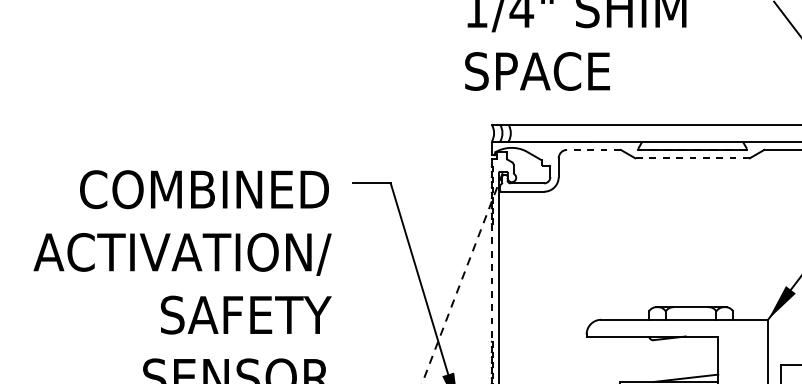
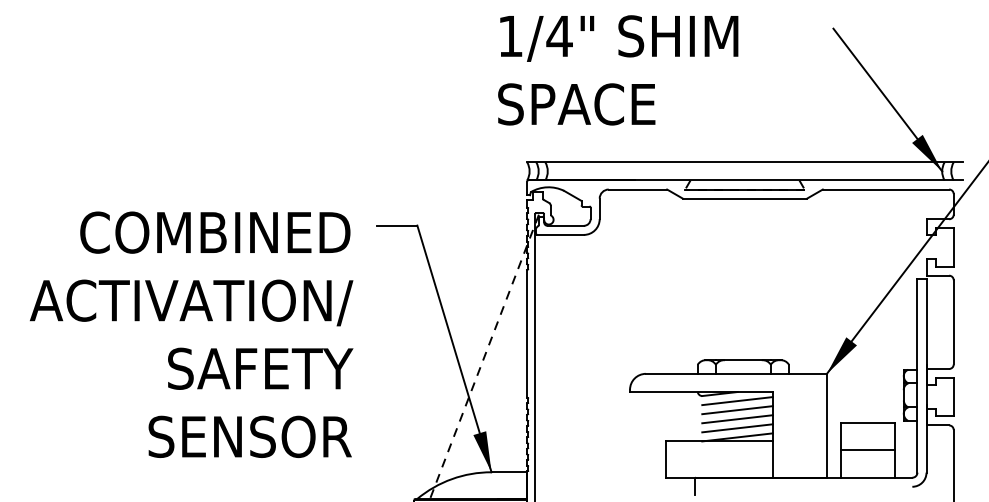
line: (593, 149) -> (637, 189), dashed -> solid
line: (692, 158) -> (744, 198), dashed -> solid
line: (492, 282) -> (527, 333), dashed -> solid
line: (685, 345) -> (737, 401), added
line: (685, 353) -> (737, 410), added
line: (685, 361) -> (737, 419), added
line: (685, 370) -> (737, 428), added

